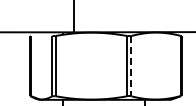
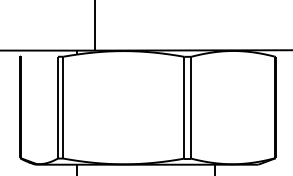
line: (131, 66) -> (191, 108), dashed -> solid

